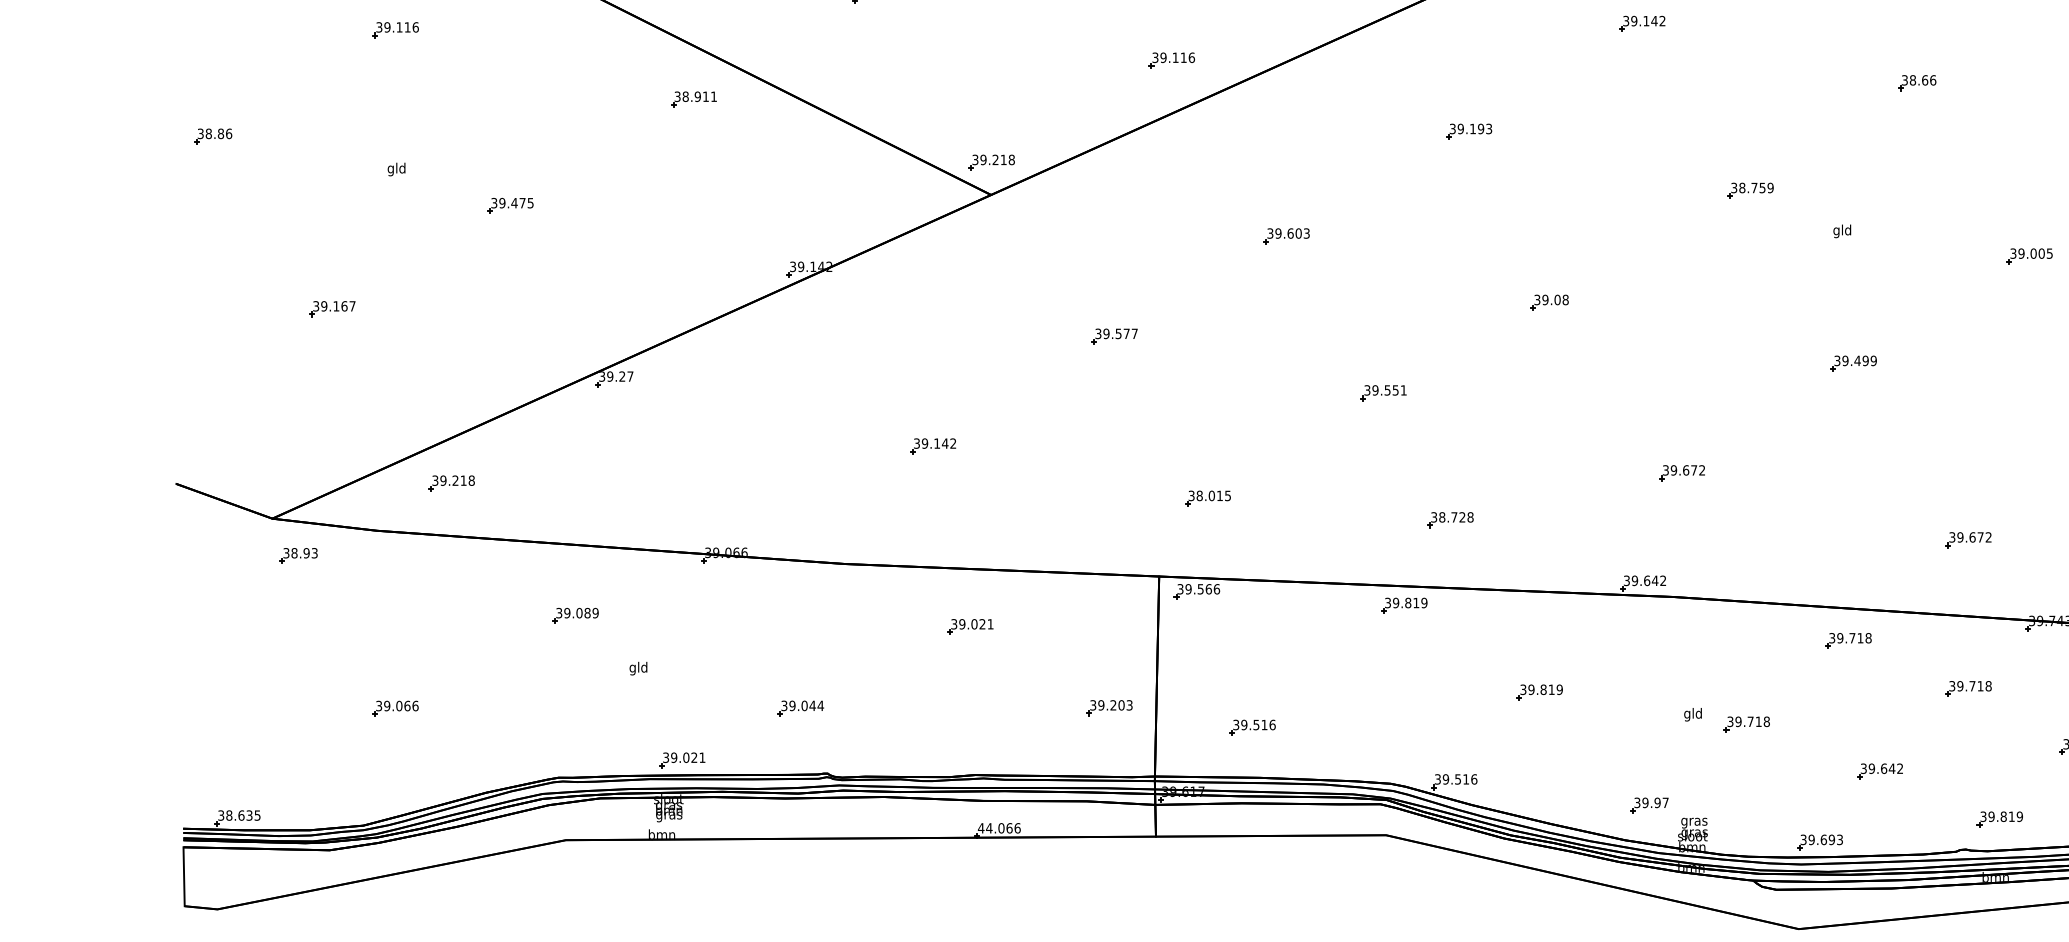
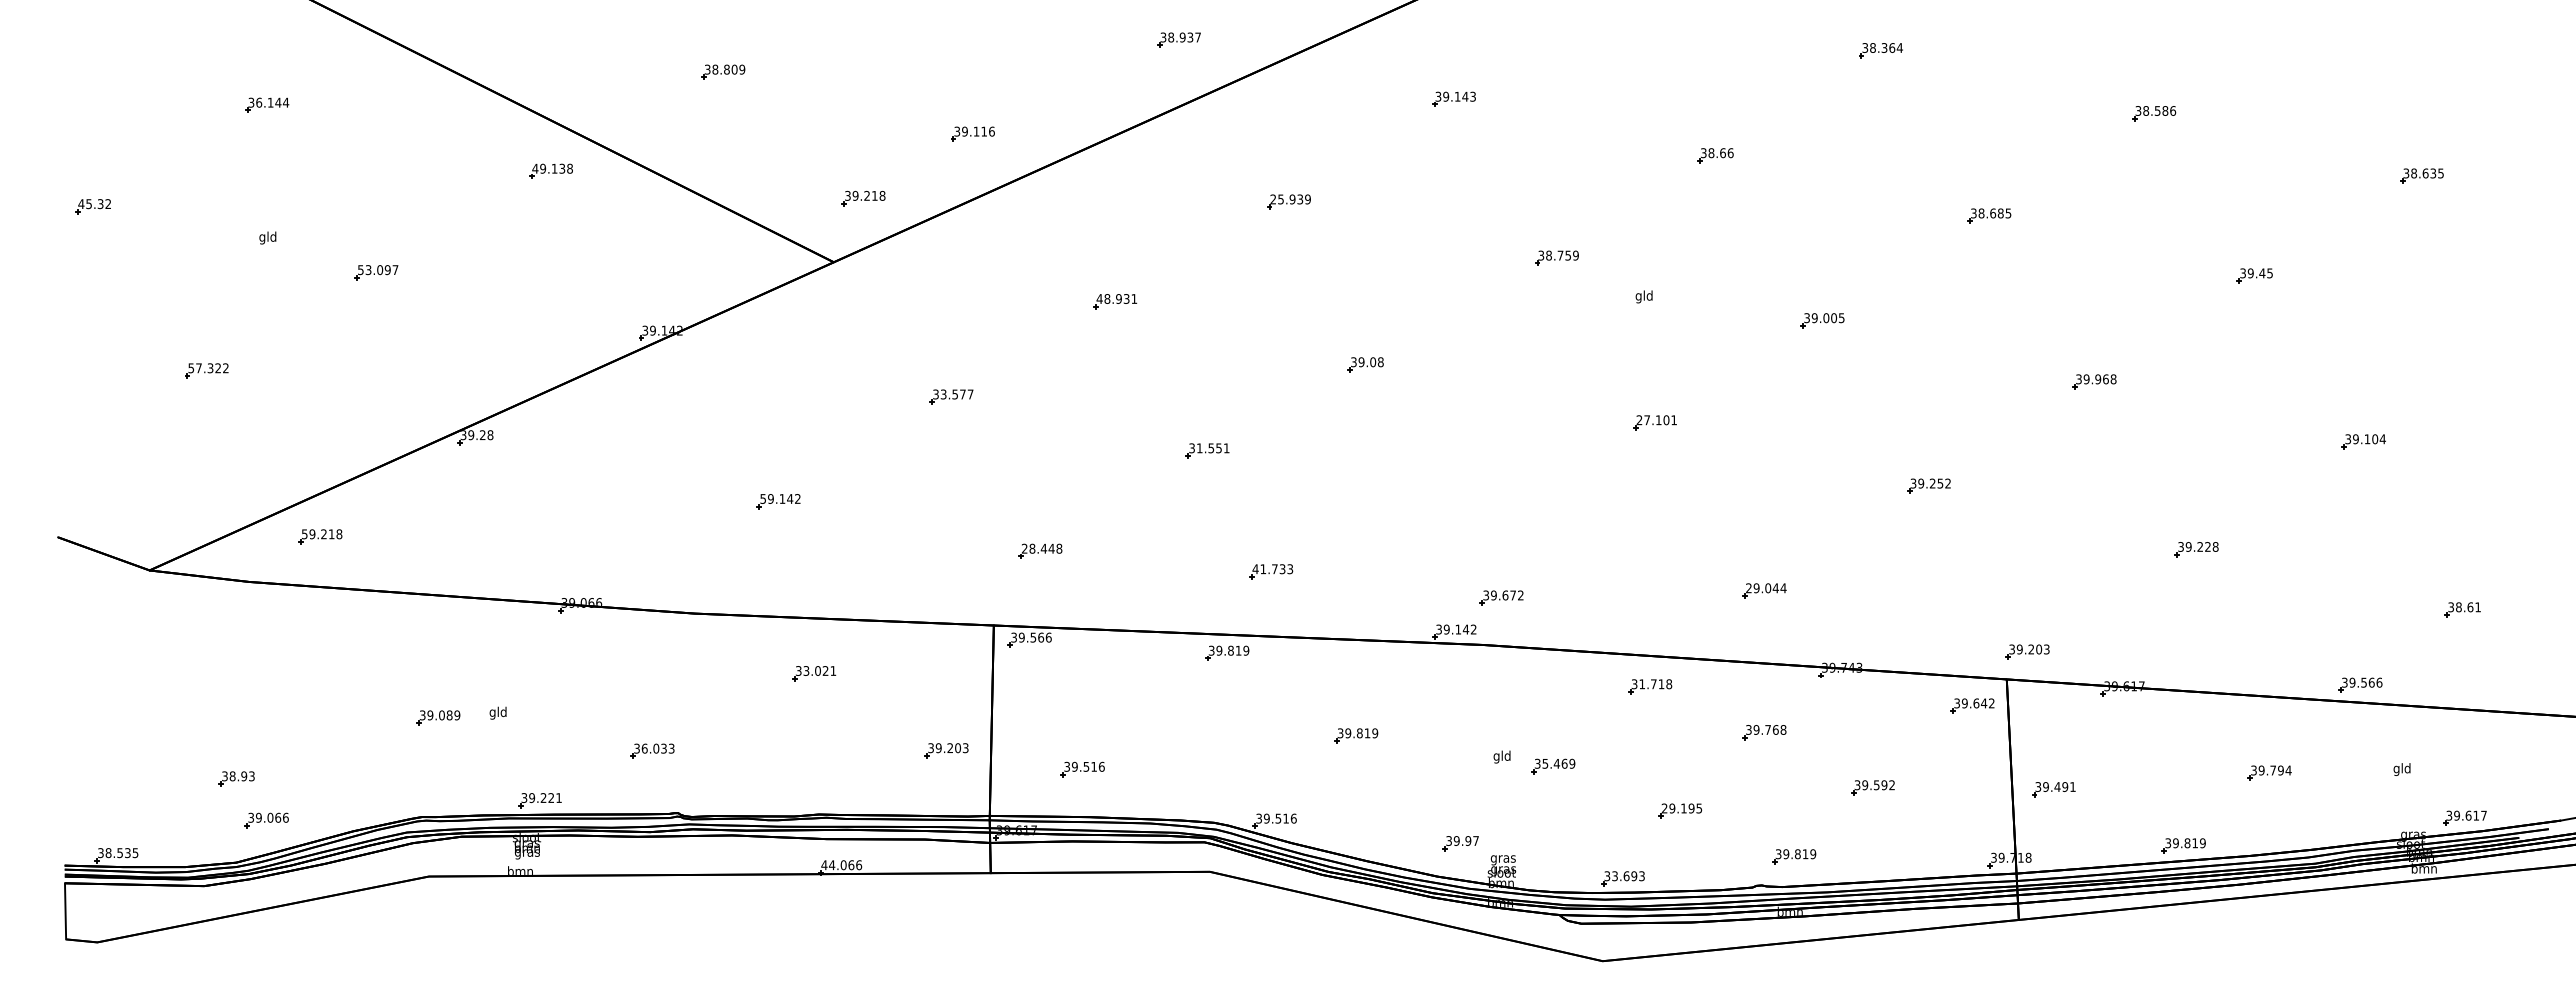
text: (1661, 20) -> (1472, 96), 39.142 -> 39.143
text: (401, 27) -> (272, 102), 39.116 -> 36.144
part: (1171, 59) -> (972, 133), moved
text: (695, 96) -> (552, 168), 38.911 -> 49.138
text: (1470, 129) -> (1290, 199), 39.193 -> 25.939
text: (214, 134) -> (94, 204), 38.86 -> 45.32
part: (991, 162) -> (863, 198), moved
text: (512, 203) -> (378, 270), 39.475 -> 53.097
text: (1288, 233) -> (1116, 298), 39.603 -> 48.931
text: (334, 306) -> (208, 368), 39.167 -> 57.322
text: (1106, 333) -> (943, 394), 39.577 -> 33.577
text: (1855, 361) -> (1656, 420), 39.499 -> 27.101
text: (630, 376) -> (490, 435), 39.27 -> 39.28
text: (1375, 390) -> (1199, 448), 39.551 -> 31.551
text: (916, 443) -> (762, 498), 39.142 -> 59.142
part: (1681, 472) -> (1501, 597), moved
text: (435, 479) -> (304, 533), 39.218 -> 59.218
text: (1210, 495) -> (1042, 548), 38.015 -> 28.448
text: (1451, 517) -> (1272, 569), 38.728 -> 41.733
text: (1970, 537) -> (1766, 588), 39.672 -> 29.044
part: (298, 555) -> (236, 778), moved
text: (1647, 580) -> (1458, 629), 39.642 -> 39.142
part: (575, 615) -> (438, 717), moved
text: (962, 623) -> (806, 670), 39.021 -> 33.021
text: (1840, 638) -> (1642, 684), 39.718 -> 31.718
text: (1980, 685) -> (1775, 729), 39.718 -> 39.768
text: (805, 705) -> (657, 748), 39.044 -> 36.033
part: (395, 708) -> (266, 820), moved
text: (1752, 721) -> (1558, 763), 39.718 -> 35.469
text: (686, 758) -> (543, 798), 39.021 -> 39.221
text: (1881, 768) -> (1681, 808), 39.642 -> 29.195
text: (241, 816) -> (120, 853), 38.635 -> 38.535
text: (1811, 839) -> (1614, 875), 39.693 -> 33.693

